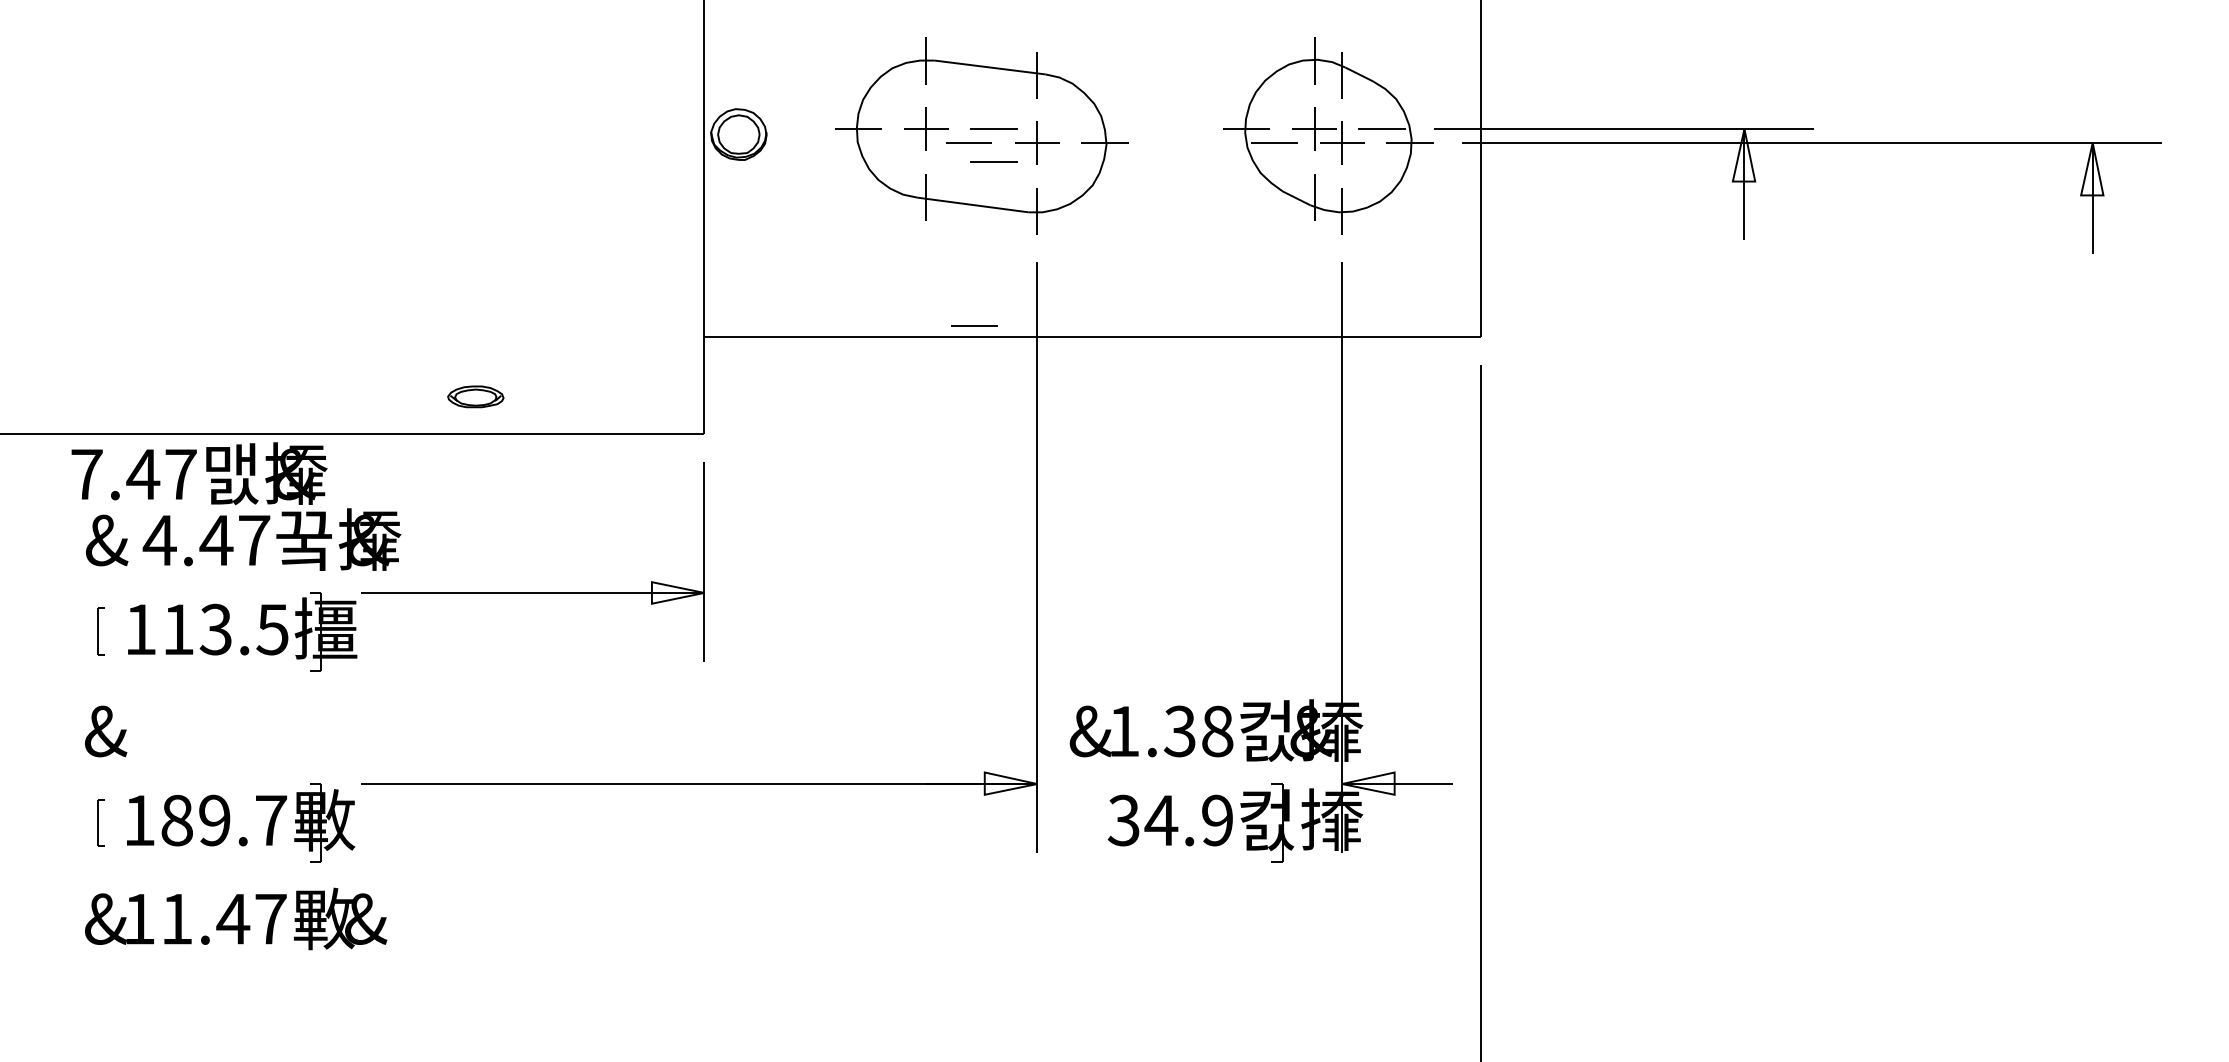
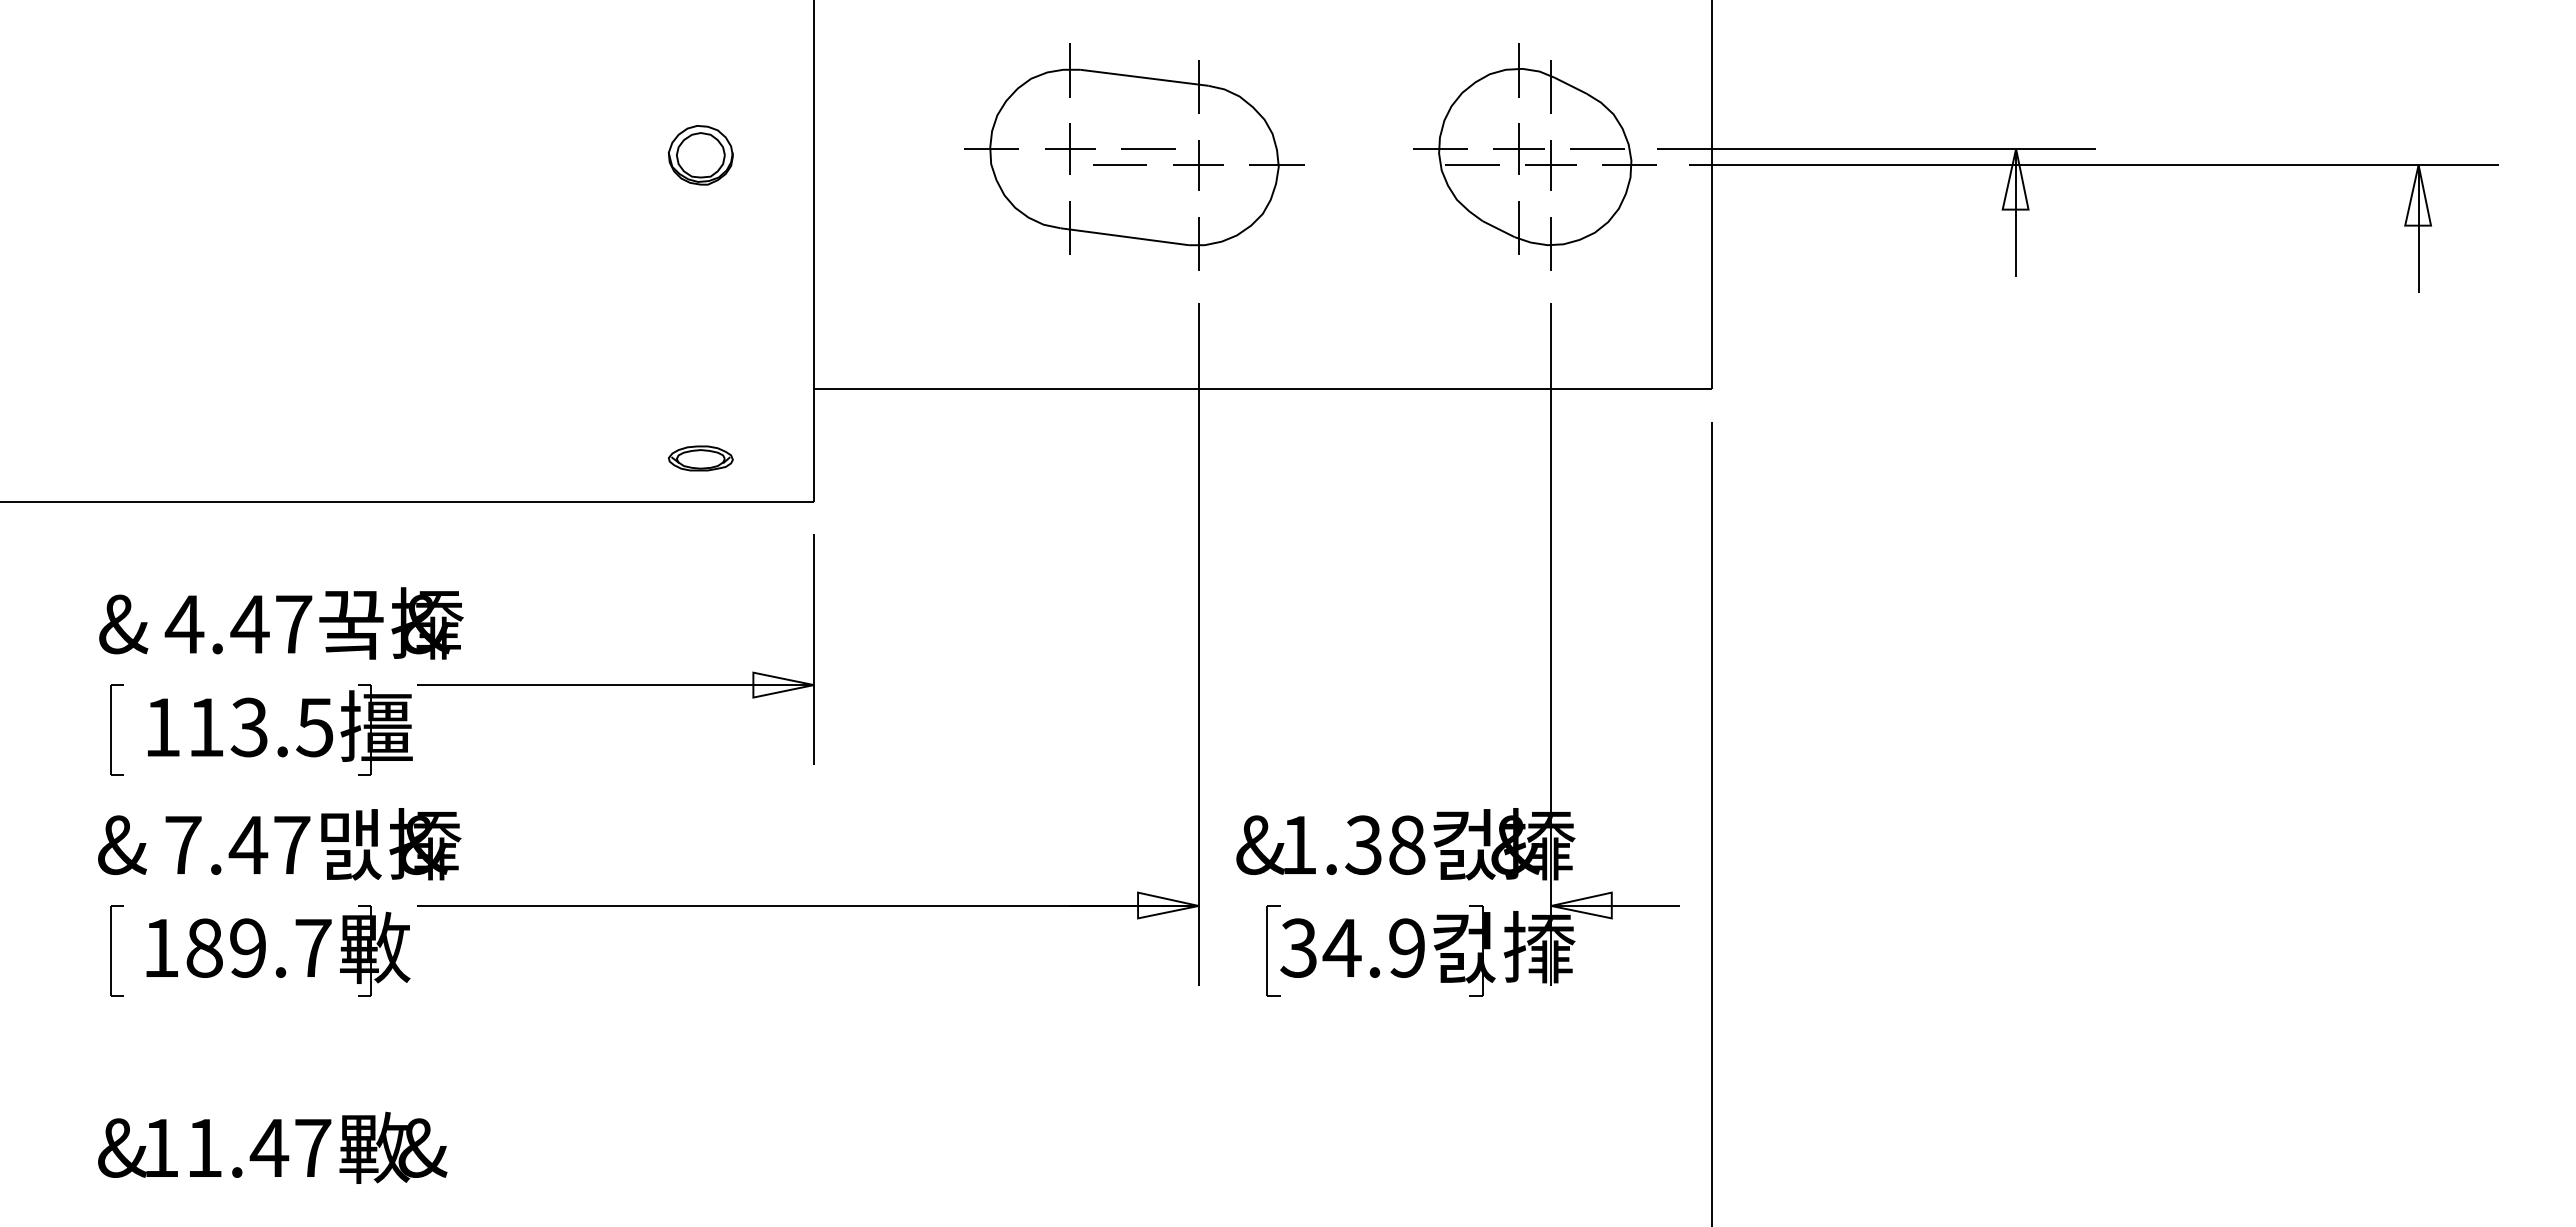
part: (738, 134) -> (700, 155), moved
line: (993, 161) -> (1148, 186), removed
line: (973, 325) -> (1125, 375), removed
part: (475, 396) -> (700, 458), moved
text: (199, 473) -> (313, 844), moved
part: (100, 631) -> (116, 729), size x1.67
part: (100, 822) -> (116, 950), size x1.67
part: (1101, 822) -> (1273, 950), added
text: (235, 918) -> (272, 1147), moved

